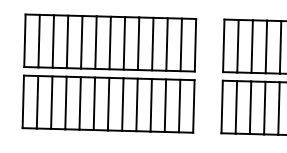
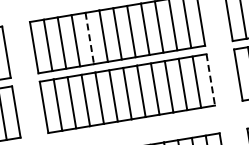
line: (81, 42) -> (89, 38), solid -> dashed
line: (193, 106) -> (210, 80), solid -> dashed

